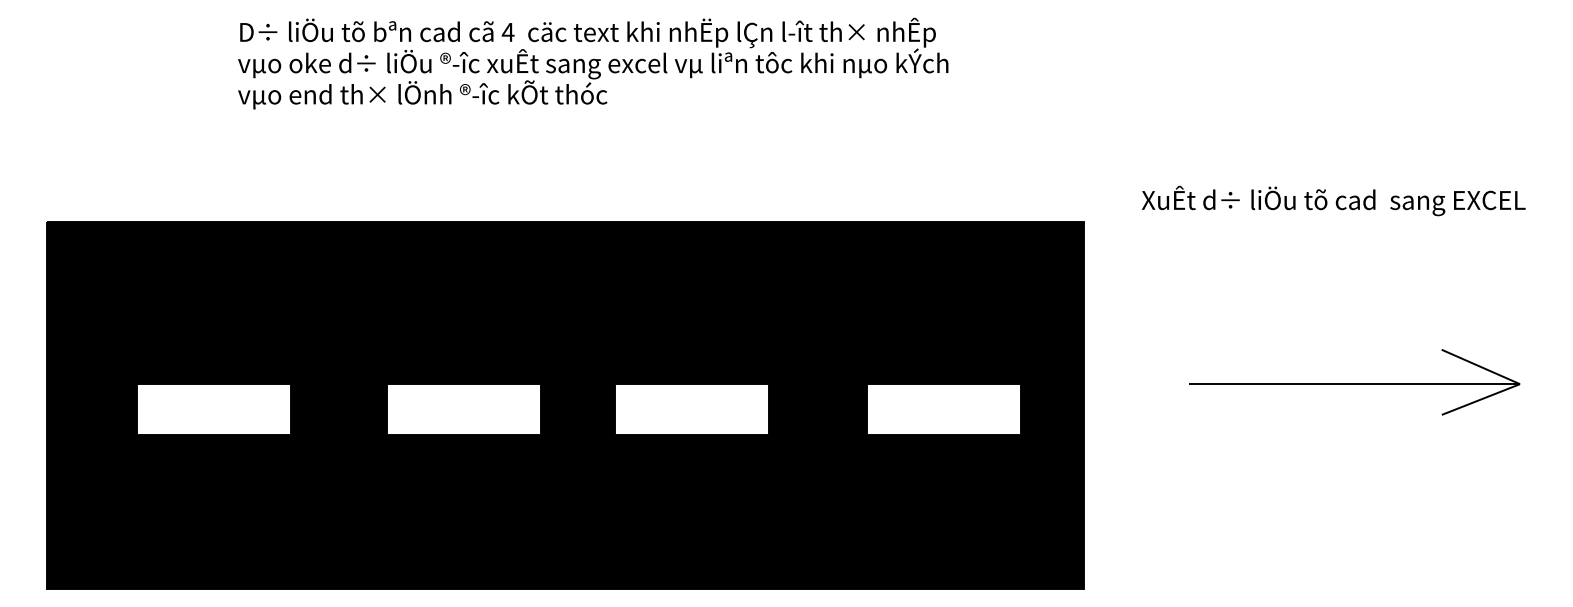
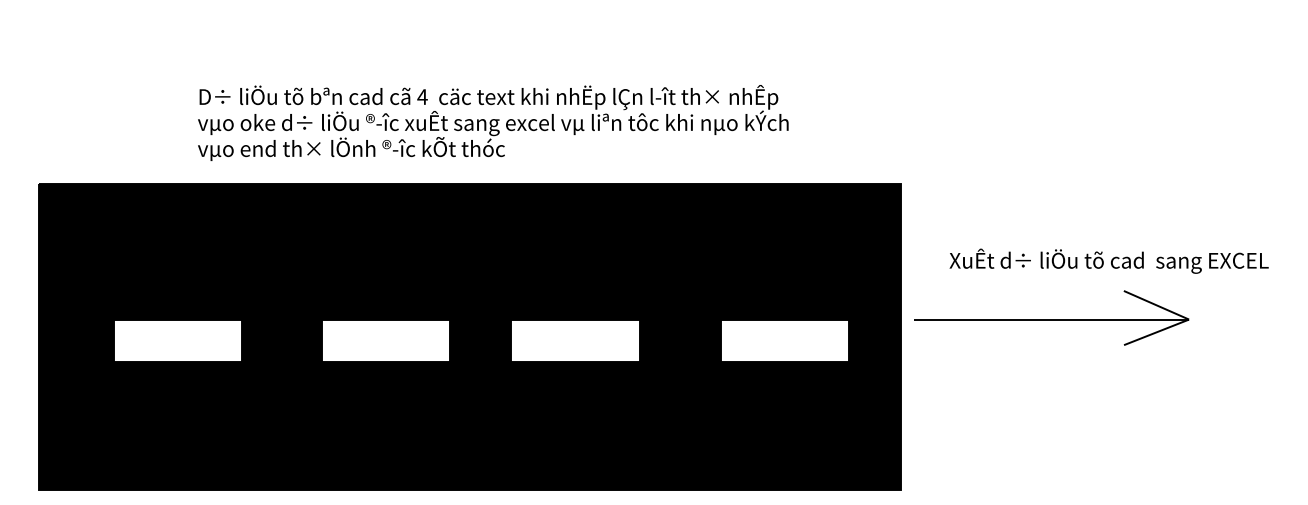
text: (593, 63) -> (493, 122), moved
text: (1332, 200) -> (1108, 260), moved
part: (1354, 381) -> (1051, 317), moved

